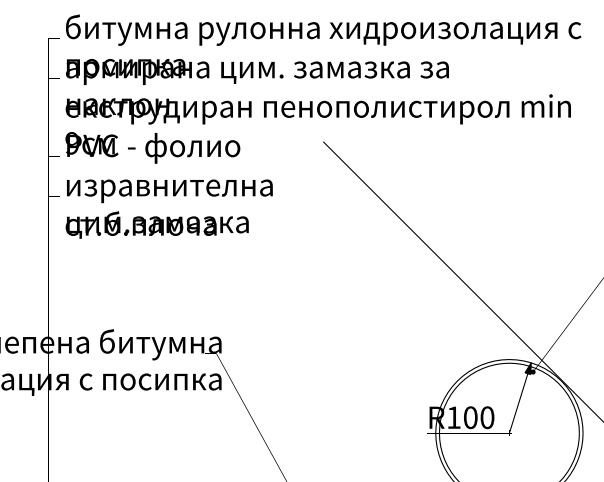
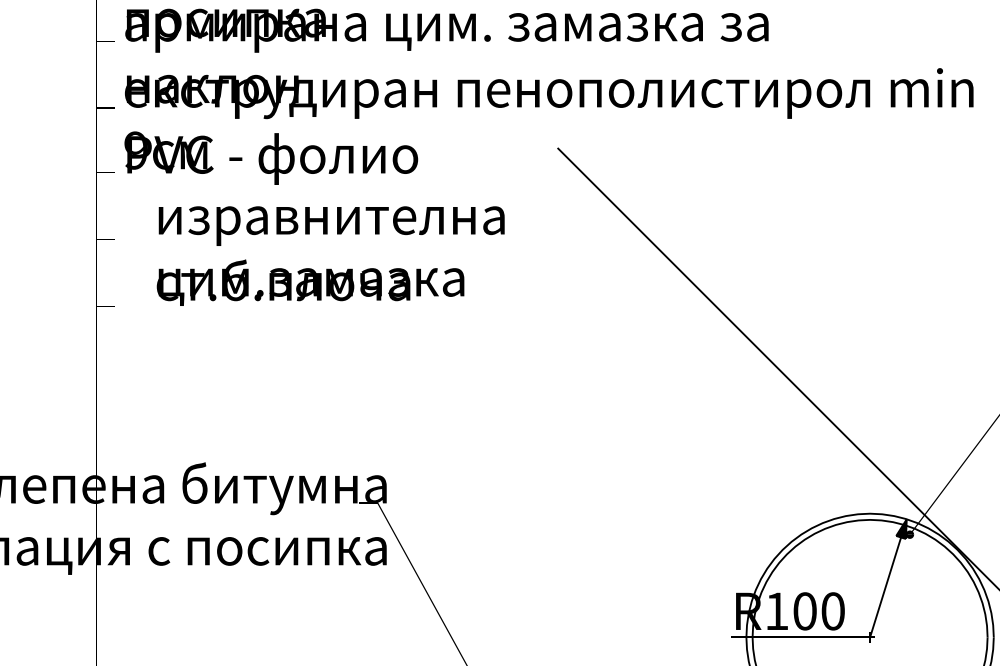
text: (168, 208) -> (329, 254), moved

